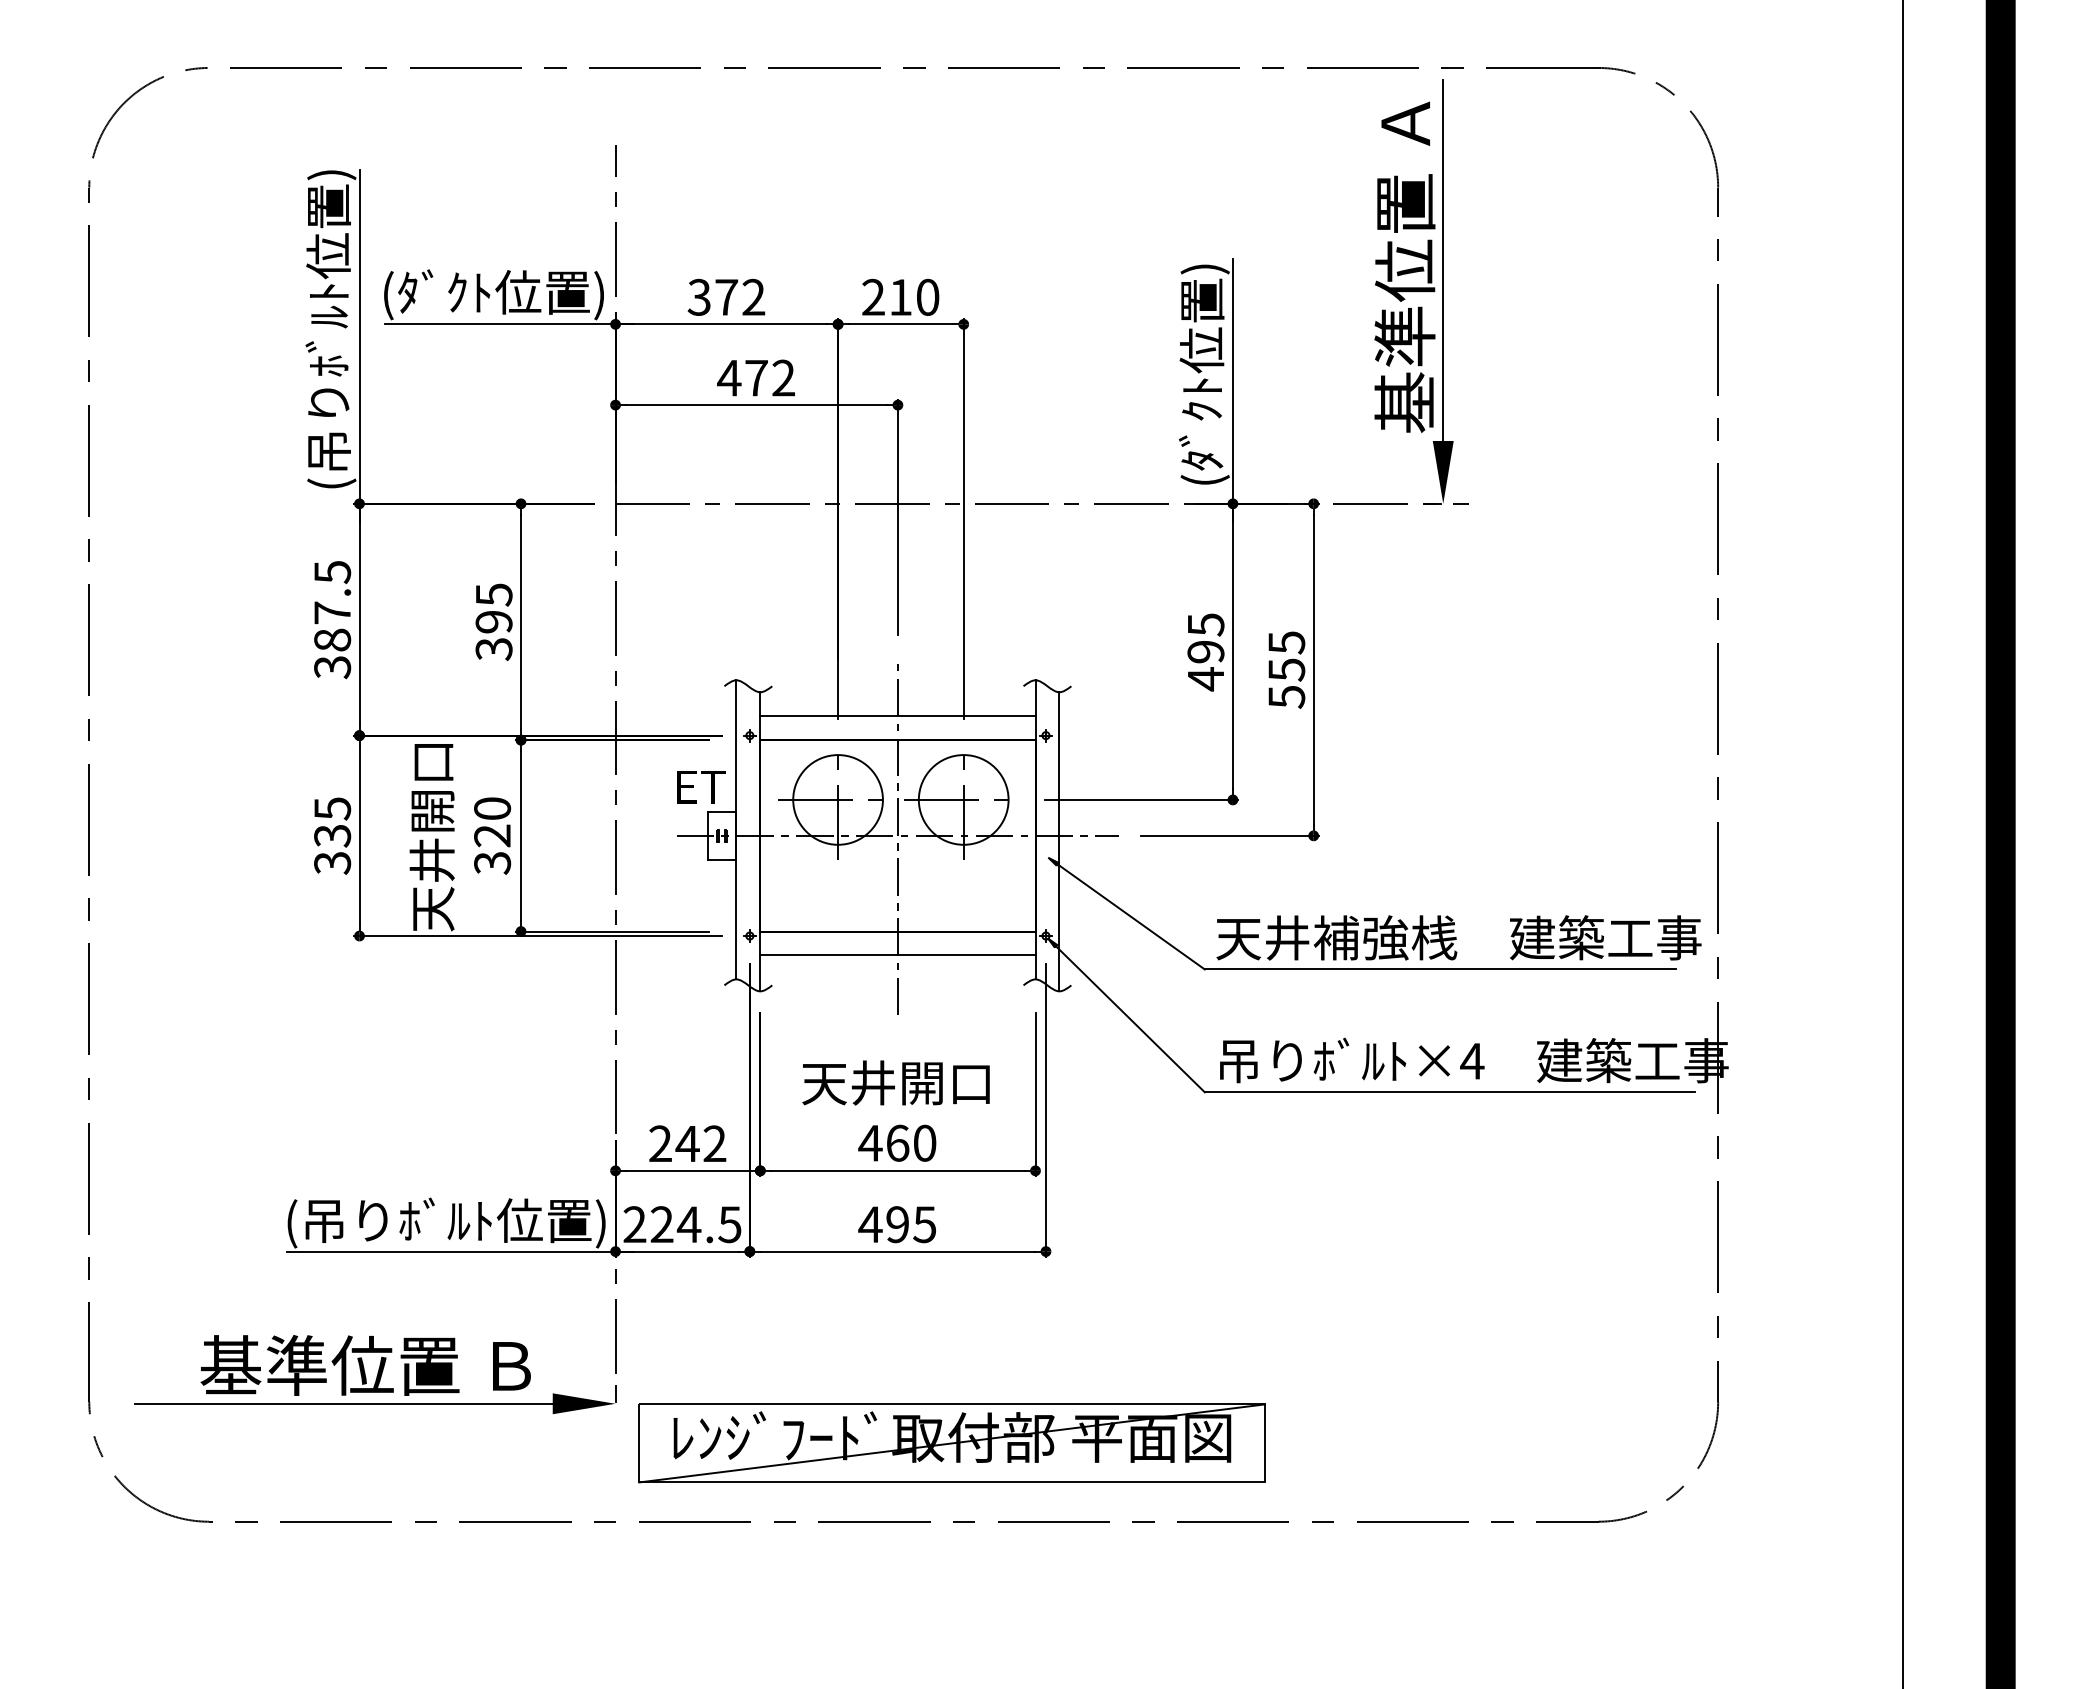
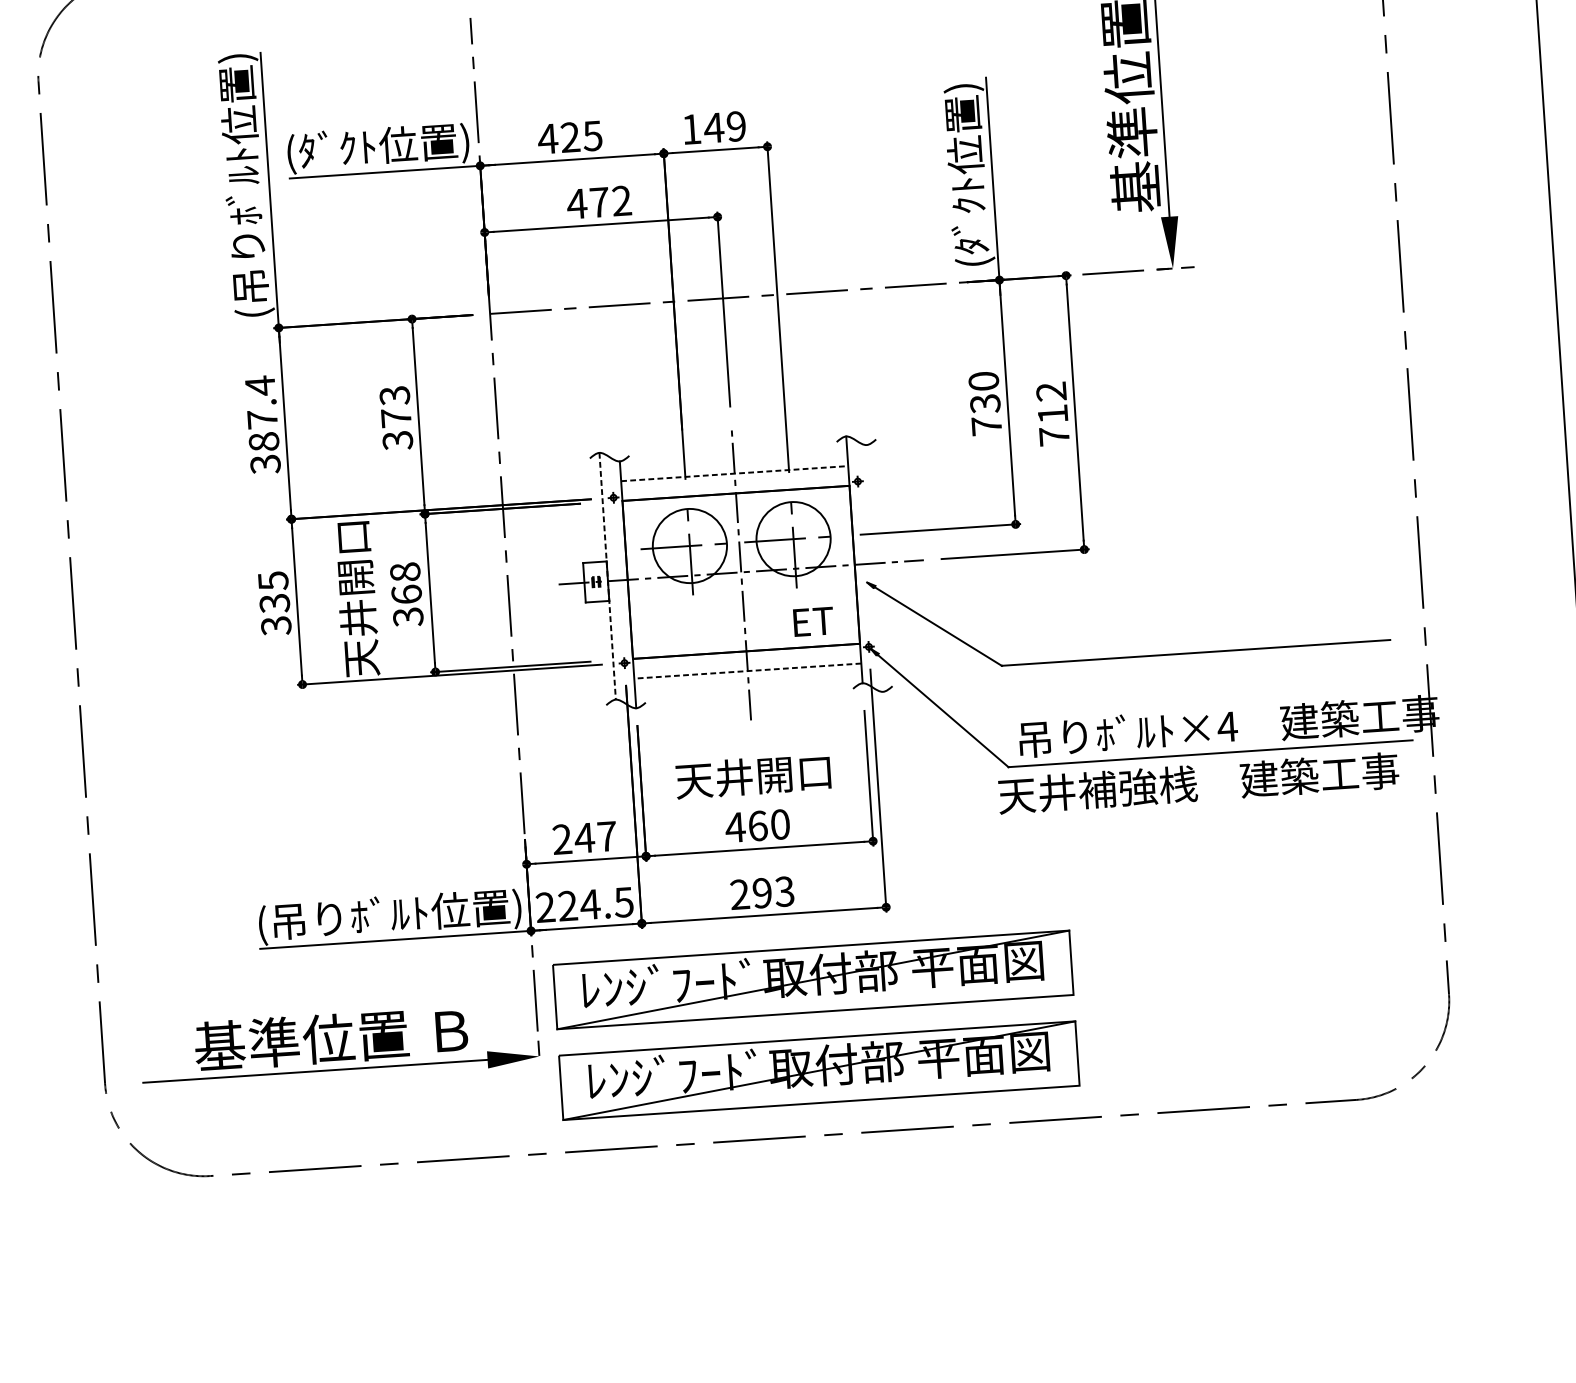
text: (726, 296) -> (570, 136), 372 -> 425
text: (900, 296) -> (713, 127), 210 -> 149
text: (332, 572) -> (260, 386), 387.5 -> 387.4
text: (493, 608) -> (395, 406), 395 -> 373
text: (1205, 652) -> (984, 404), 495 -> 730
text: (1286, 669) -> (1052, 413), 555 -> 712
line: (897, 716) -> (734, 473), solid -> dashed
text: (701, 787) -> (813, 621), moved
text: (492, 822) -> (406, 583), 320 -> 368
line: (736, 829) -> (607, 575), solid -> dashed
line: (1059, 841) -> (874, 568), removed
text: (1458, 937) -> (1198, 782), moved
line: (897, 955) -> (747, 671), solid -> dashed
text: (714, 1143) -> (606, 836), 242 -> 247
text: (896, 1224) -> (761, 893), 495 -> 293
part: (951, 1333) -> (812, 980), added

